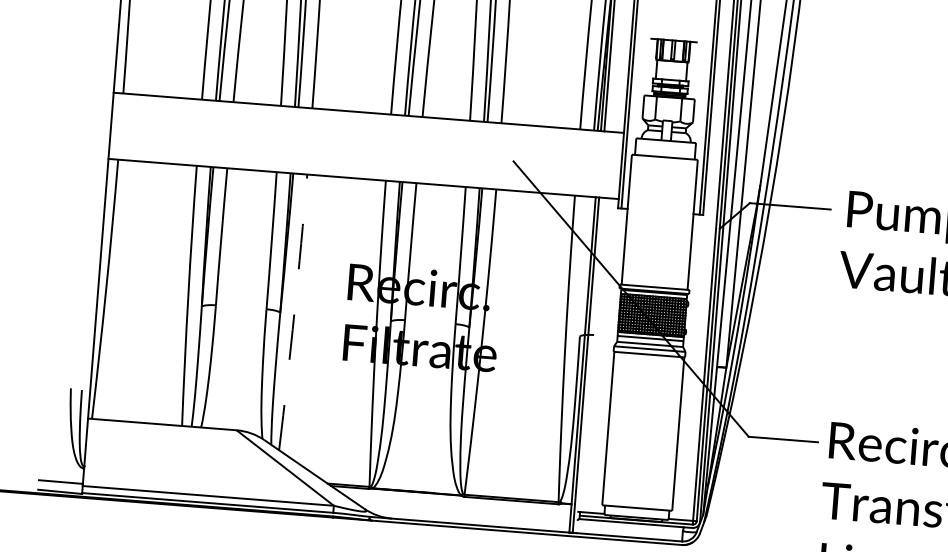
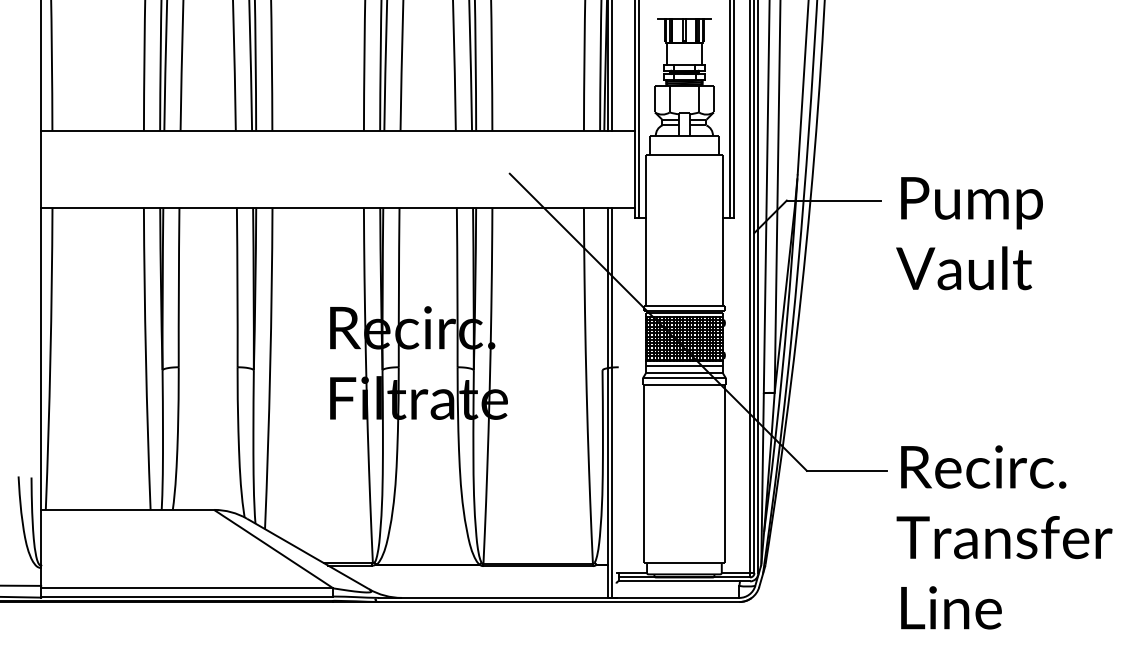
arc: (294, 312) -> (270, 368), dashed -> solid

